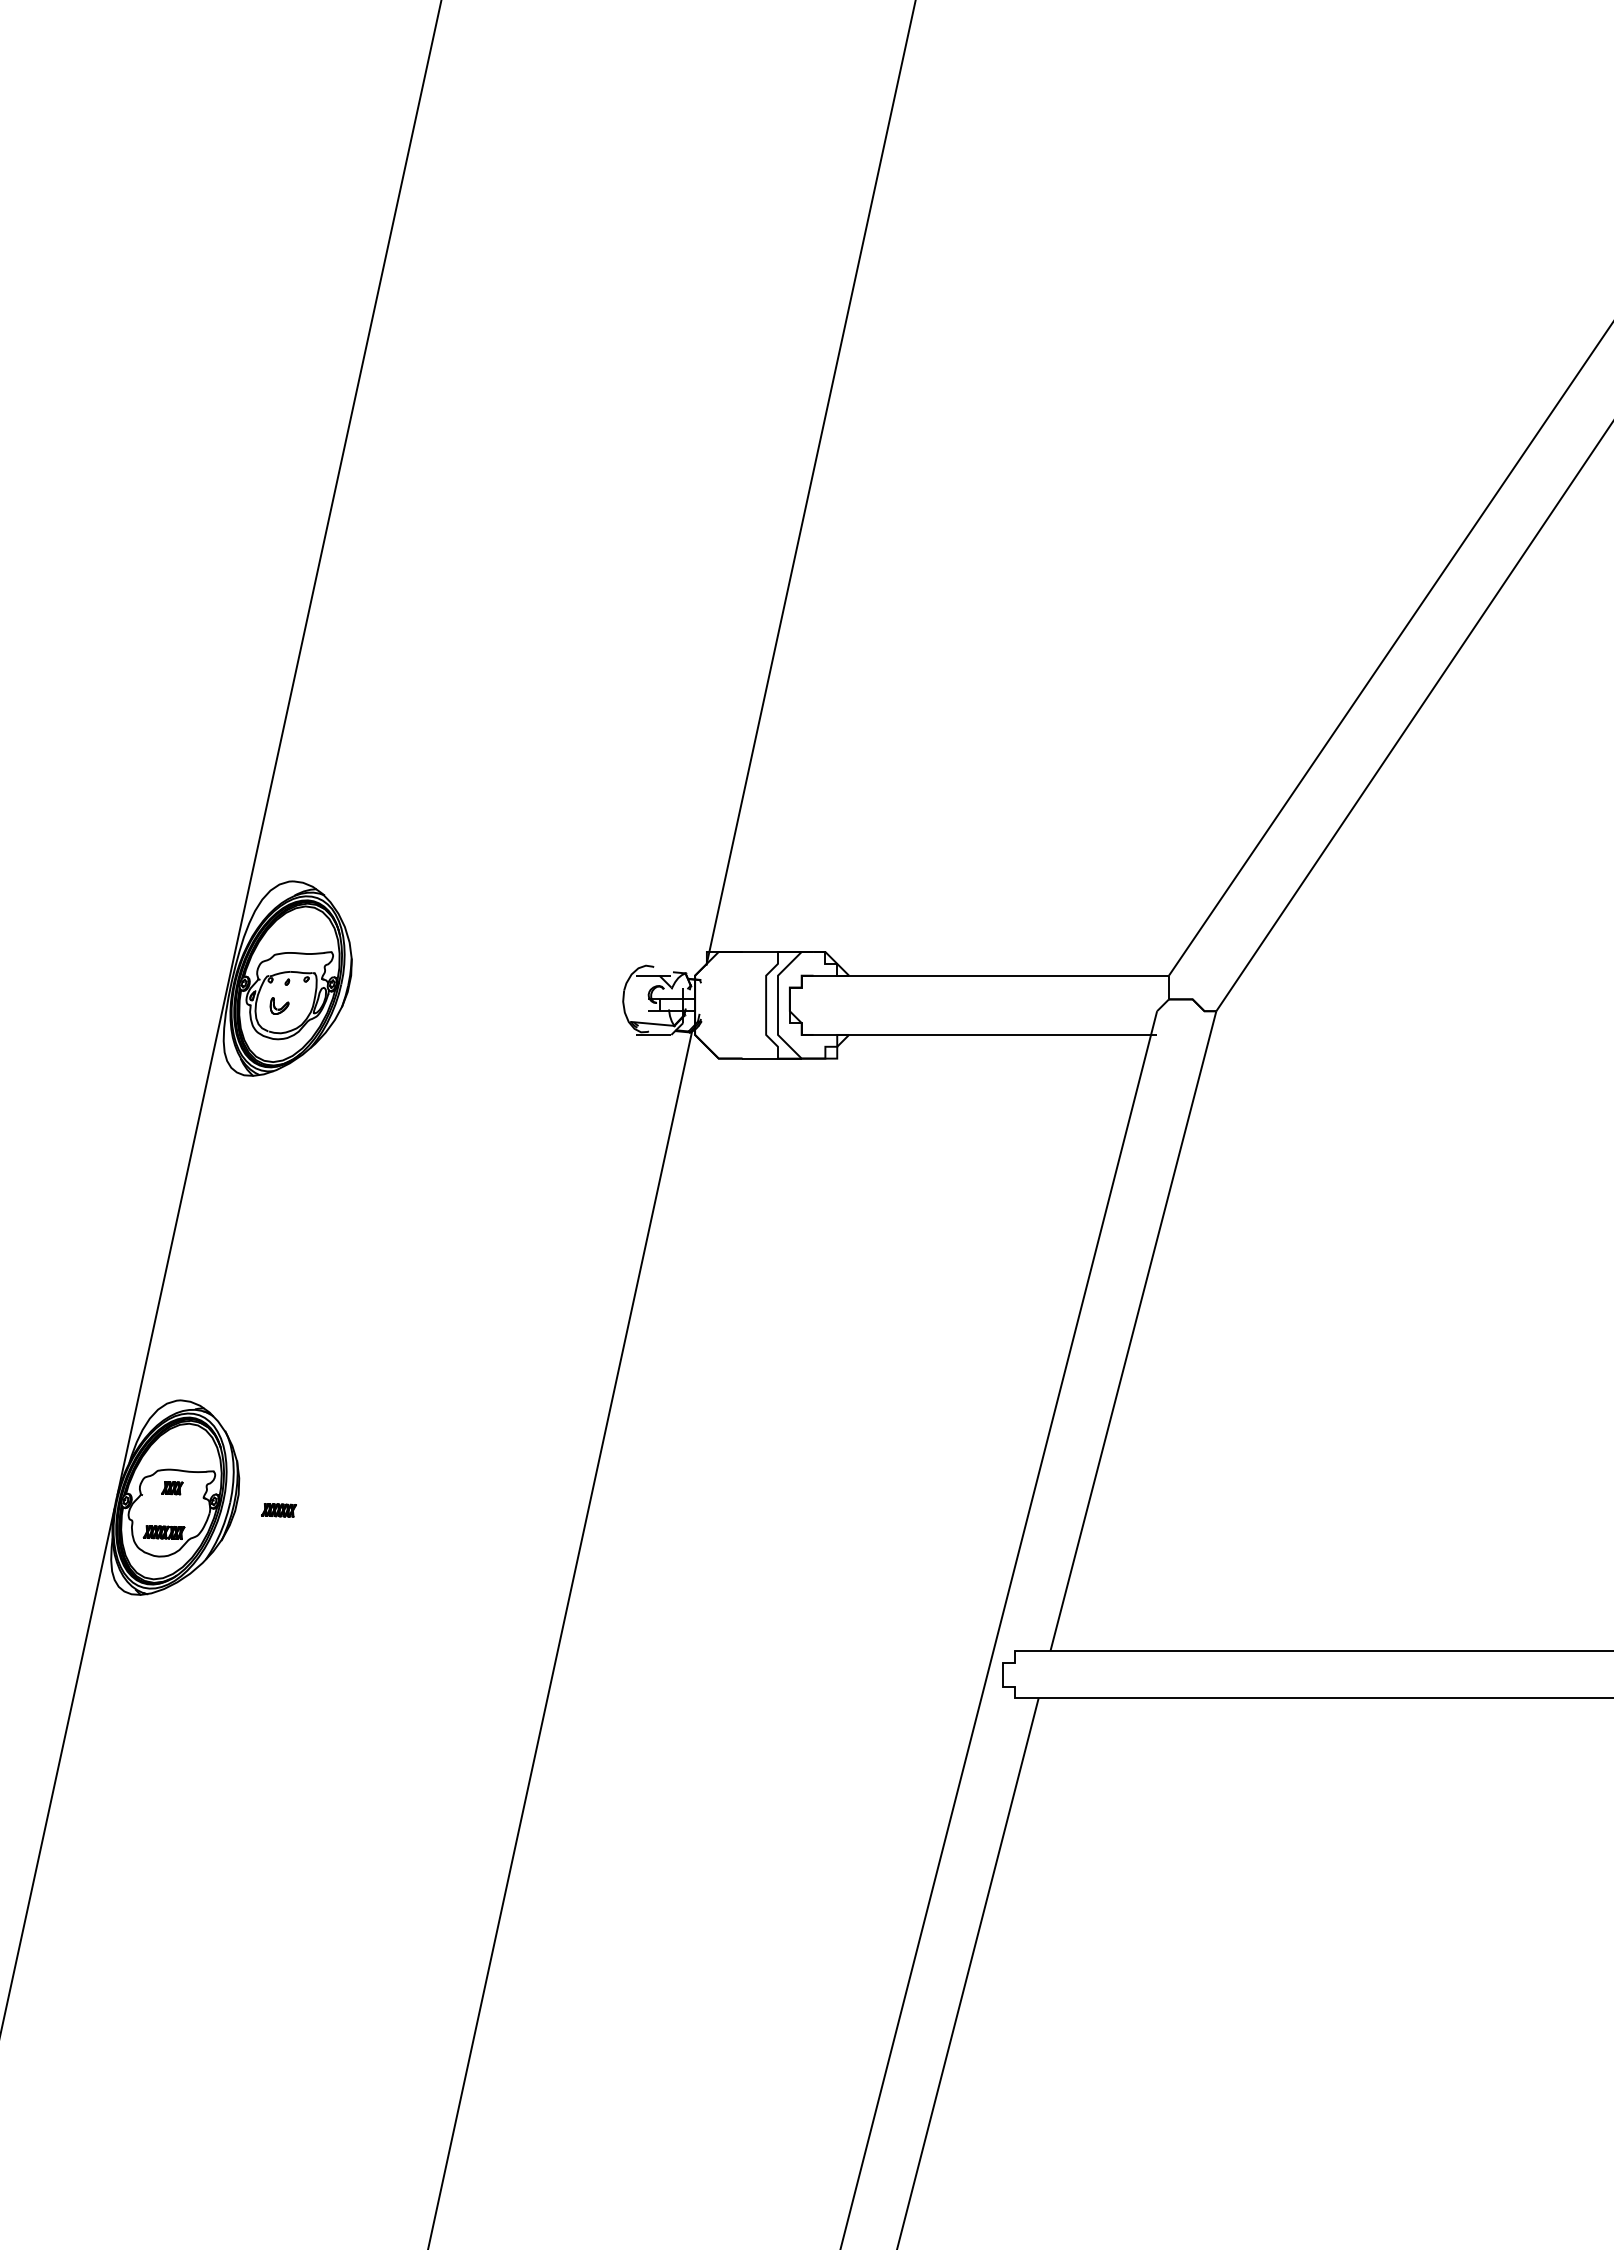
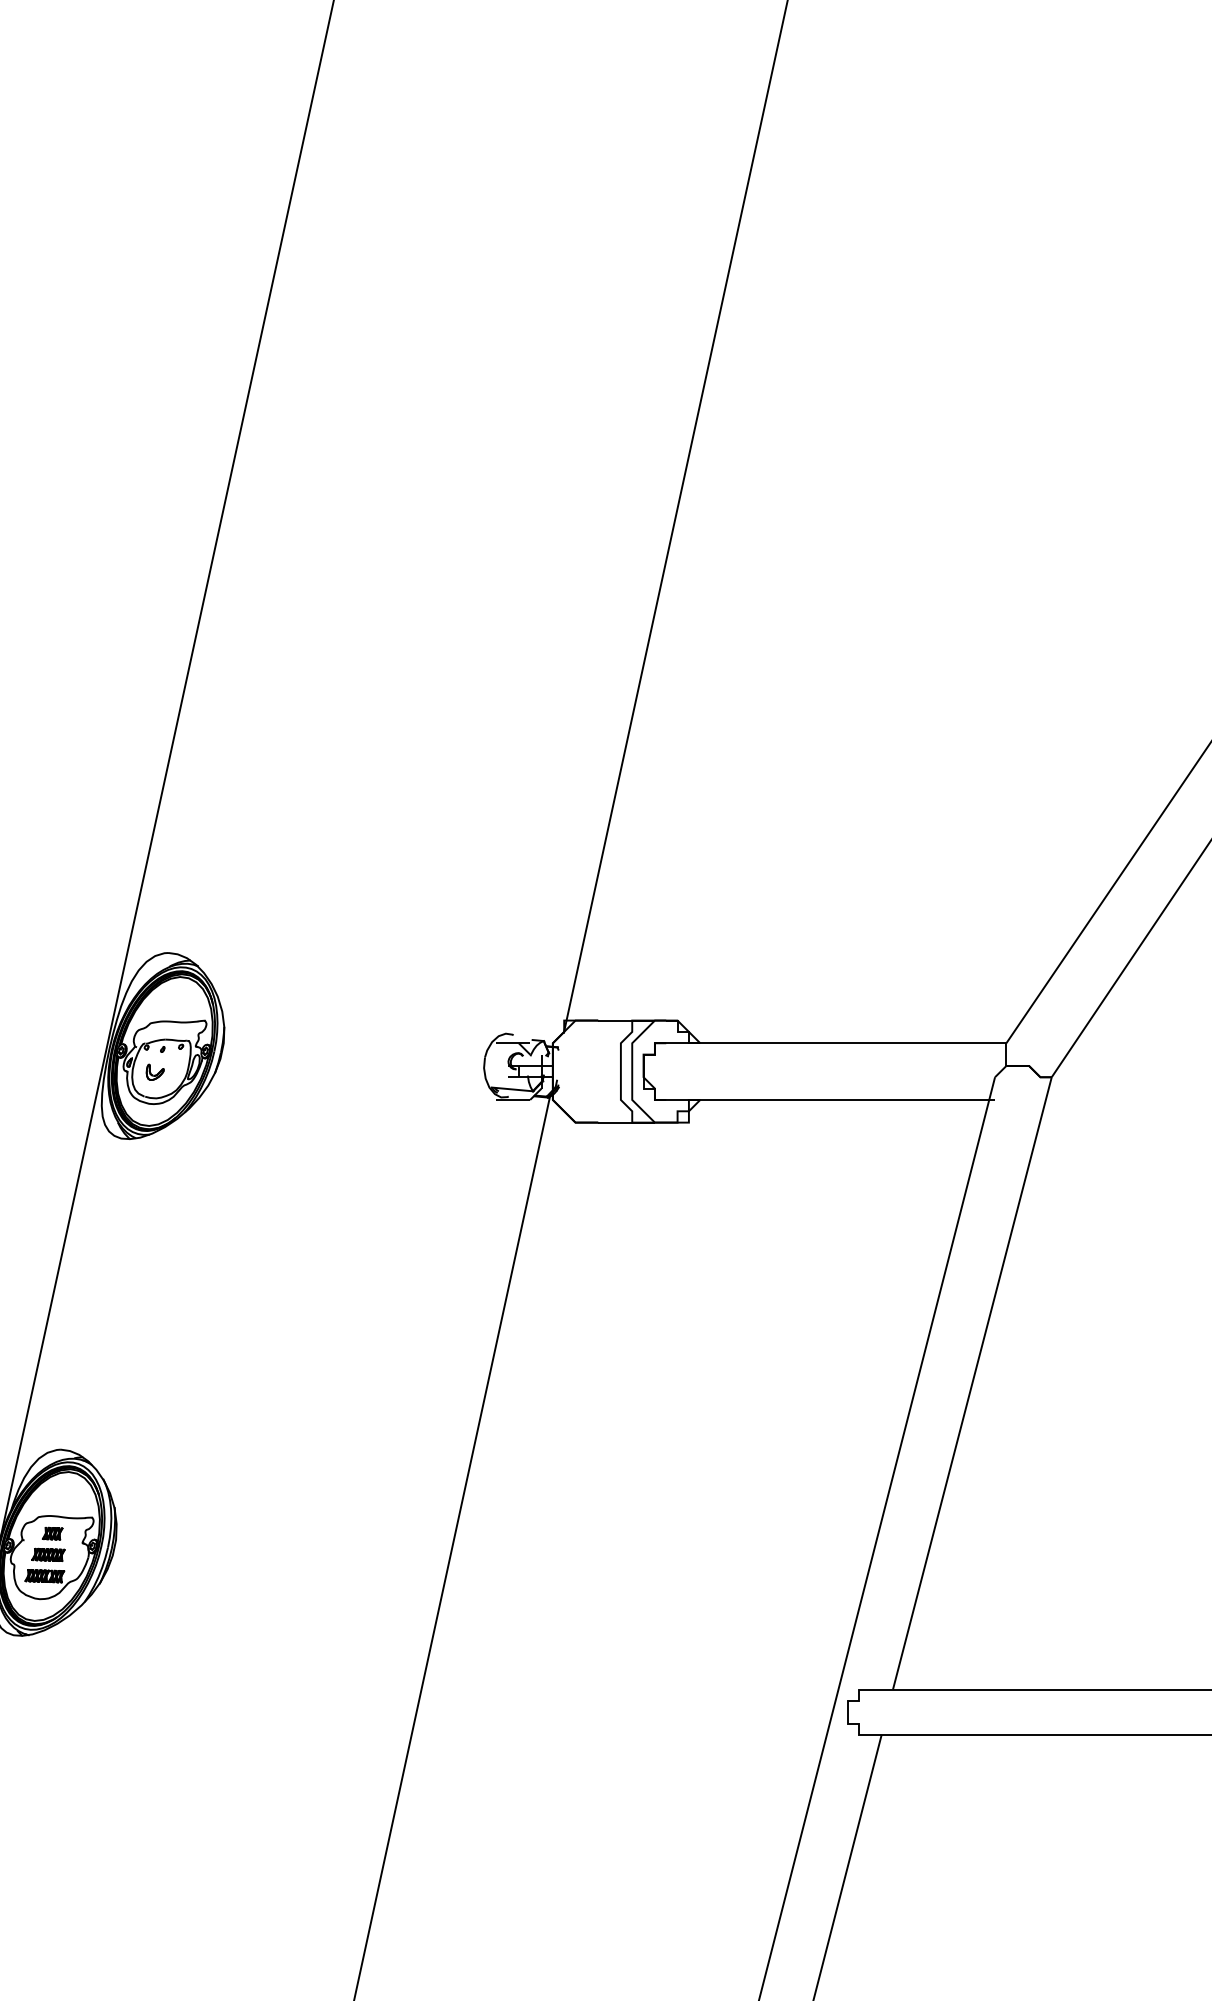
part: (278, 1510) -> (47, 1555), moved

